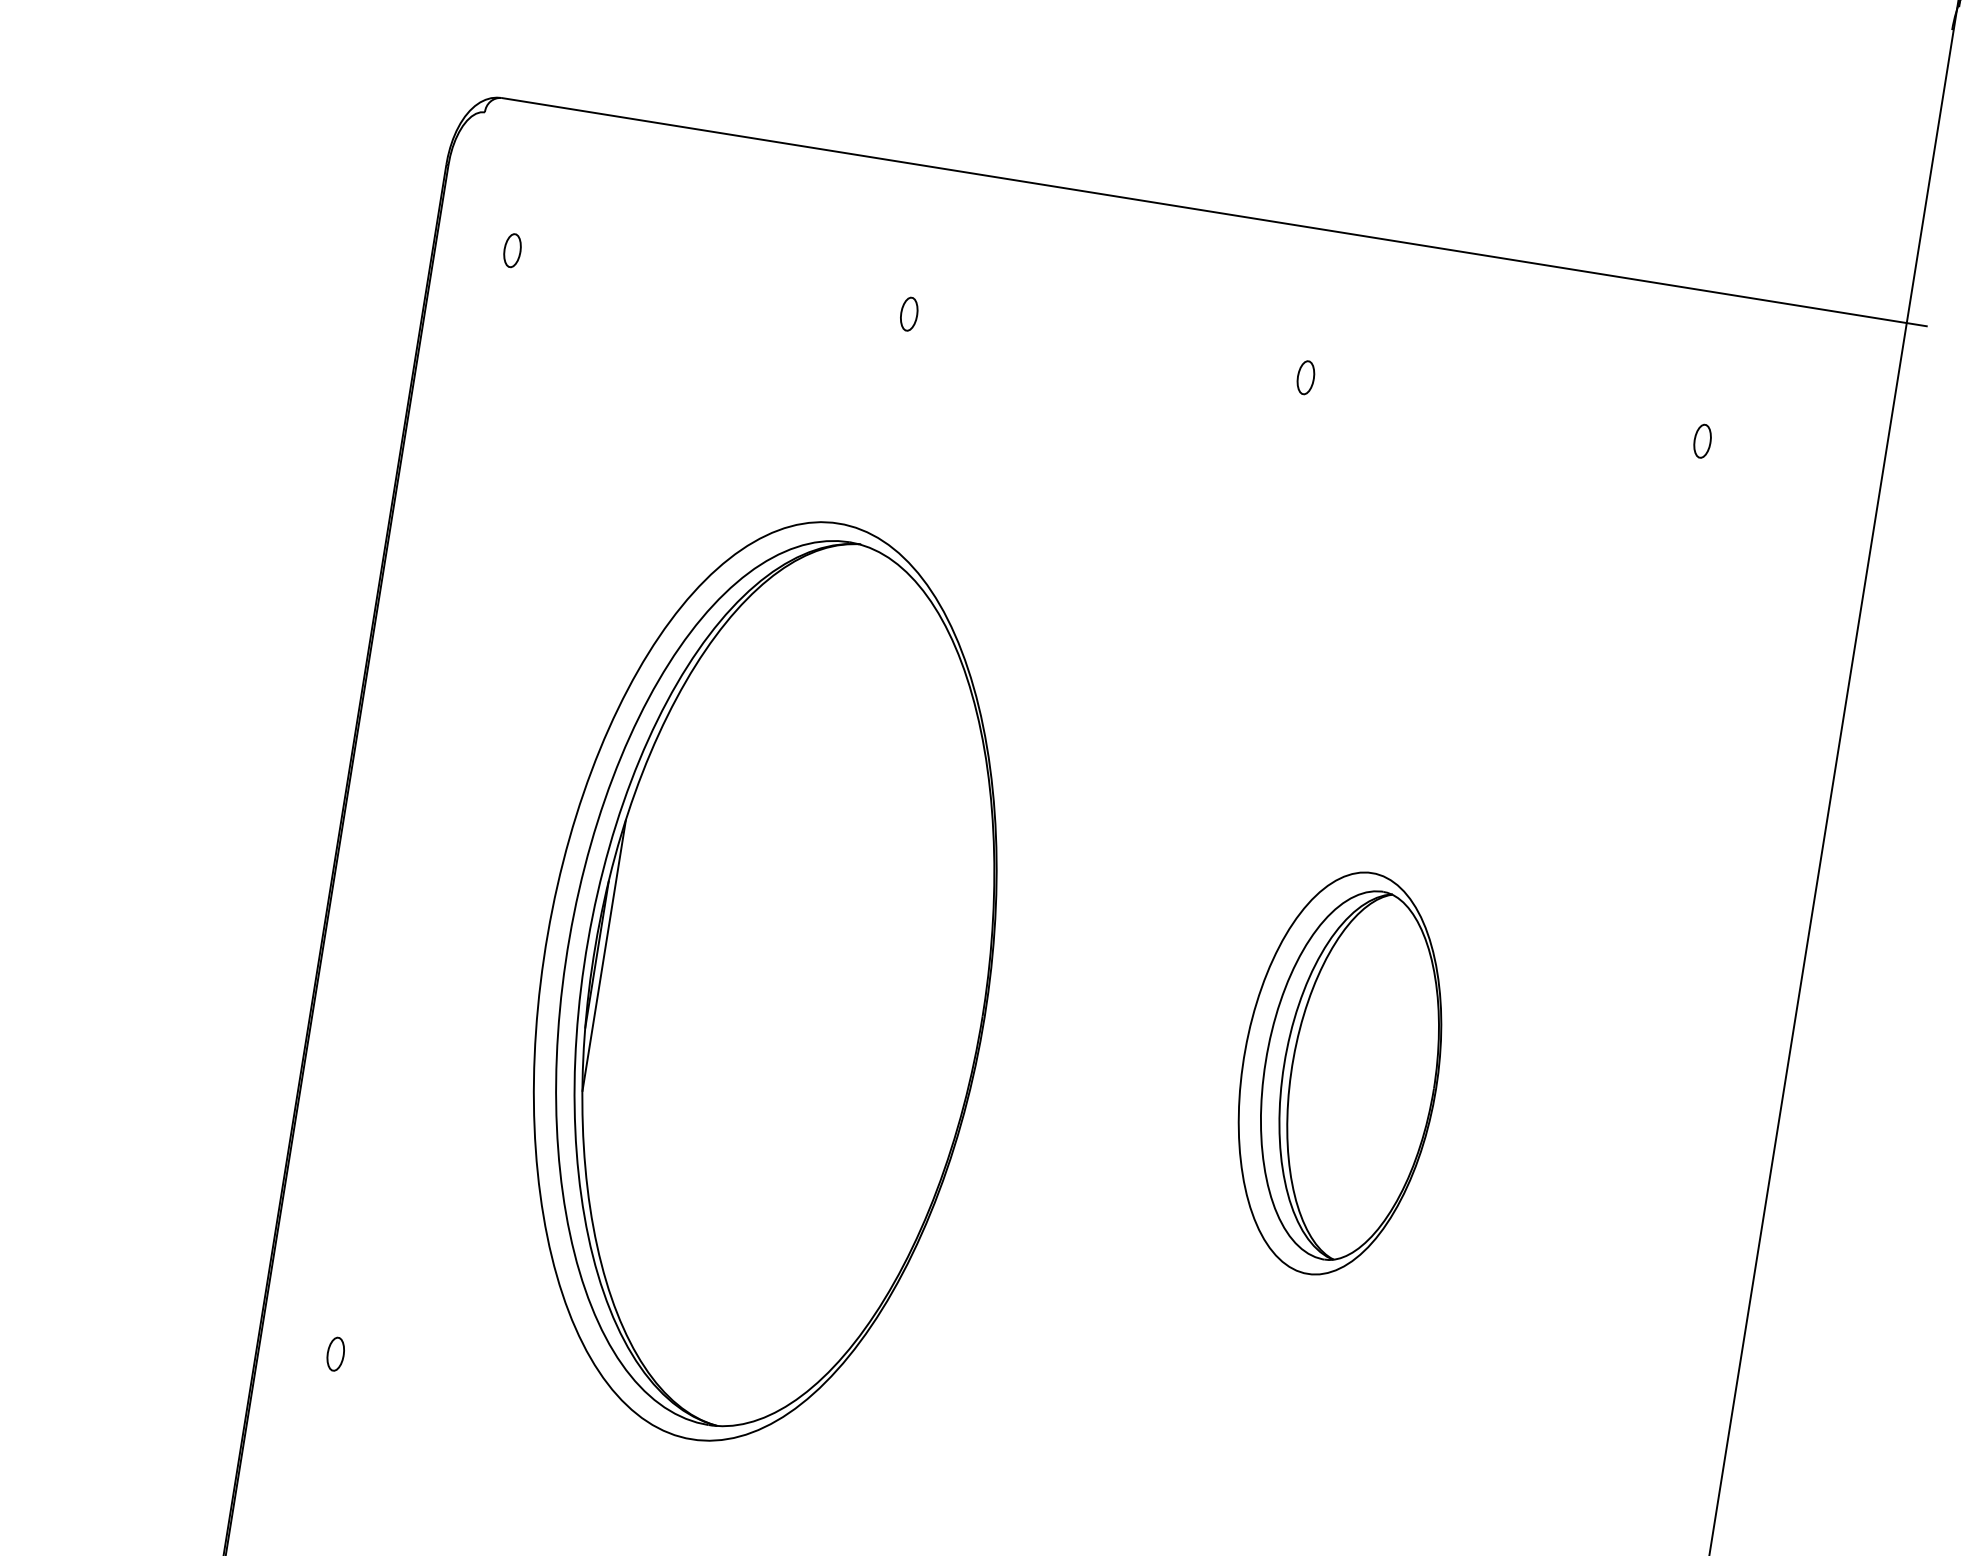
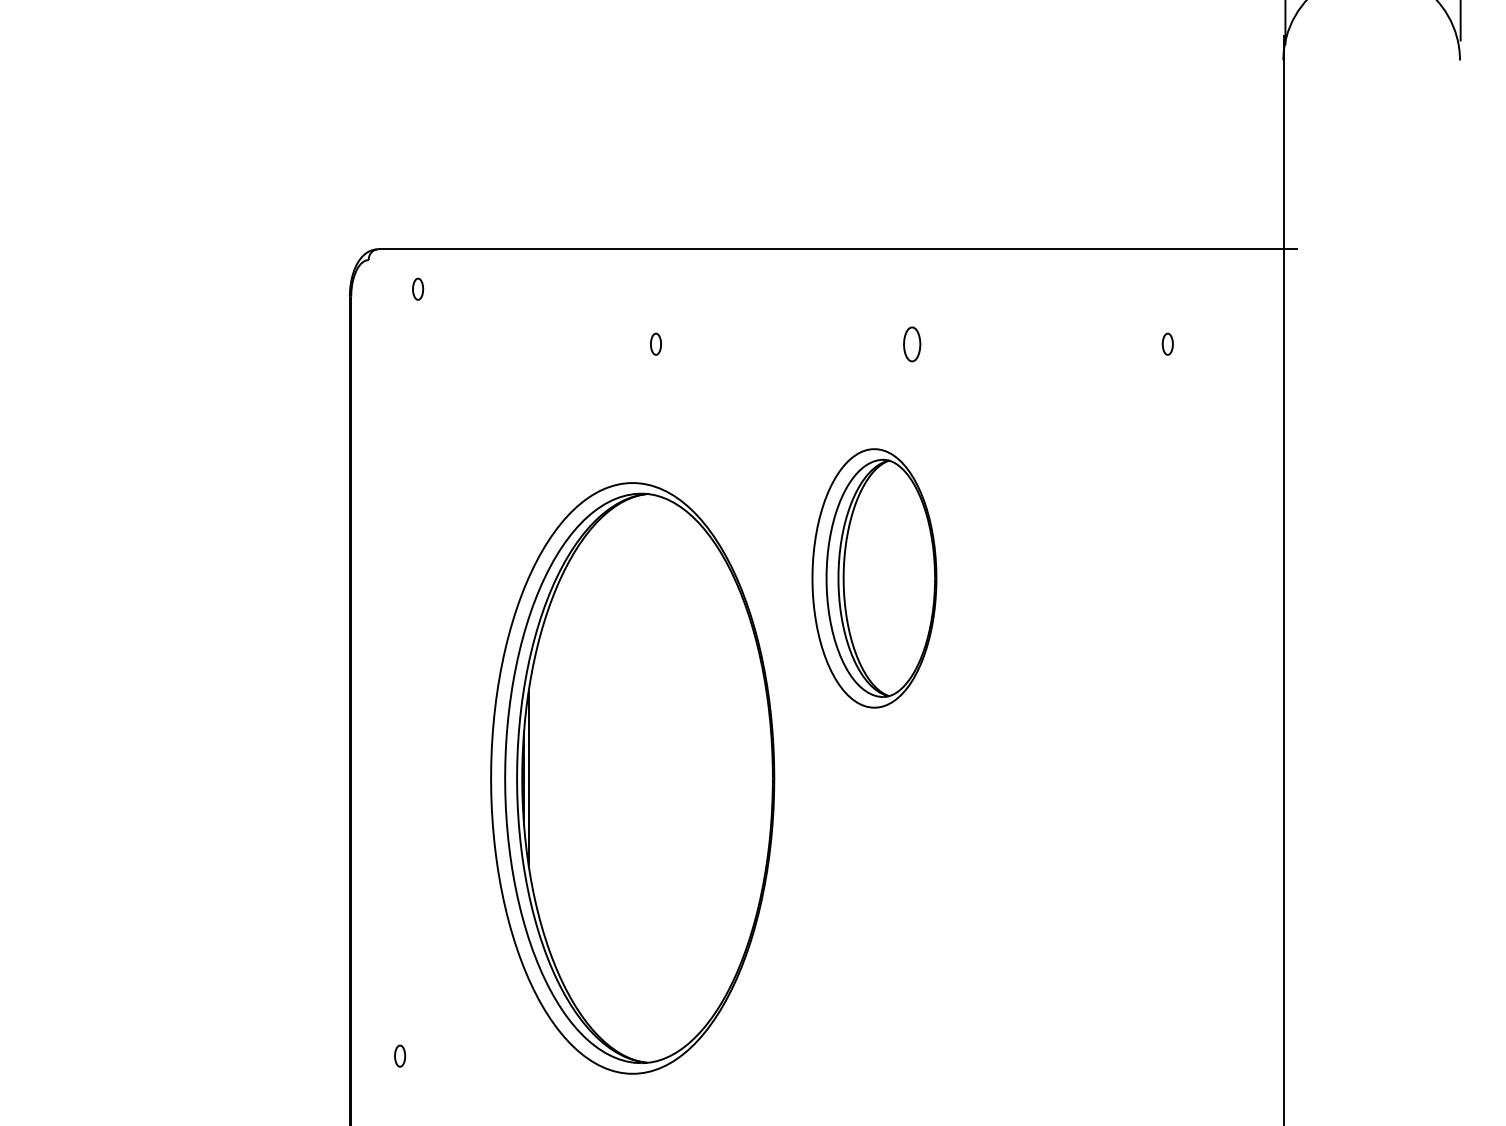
part: (513, 249) -> (418, 288), moved
part: (1305, 376) -> (911, 343), size x1.6
part: (1340, 1073) -> (874, 578), moved

